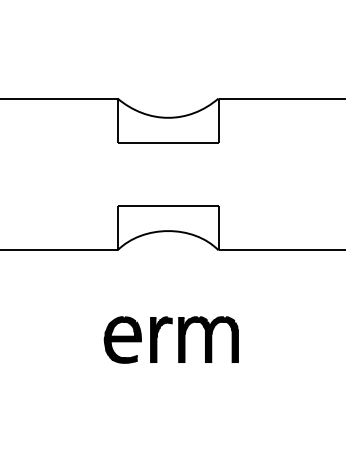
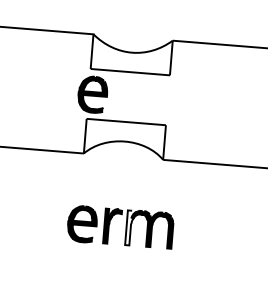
part: (122, 174) -> (92, 94), added
fill: (183, 339) -> (130, 227), removed

